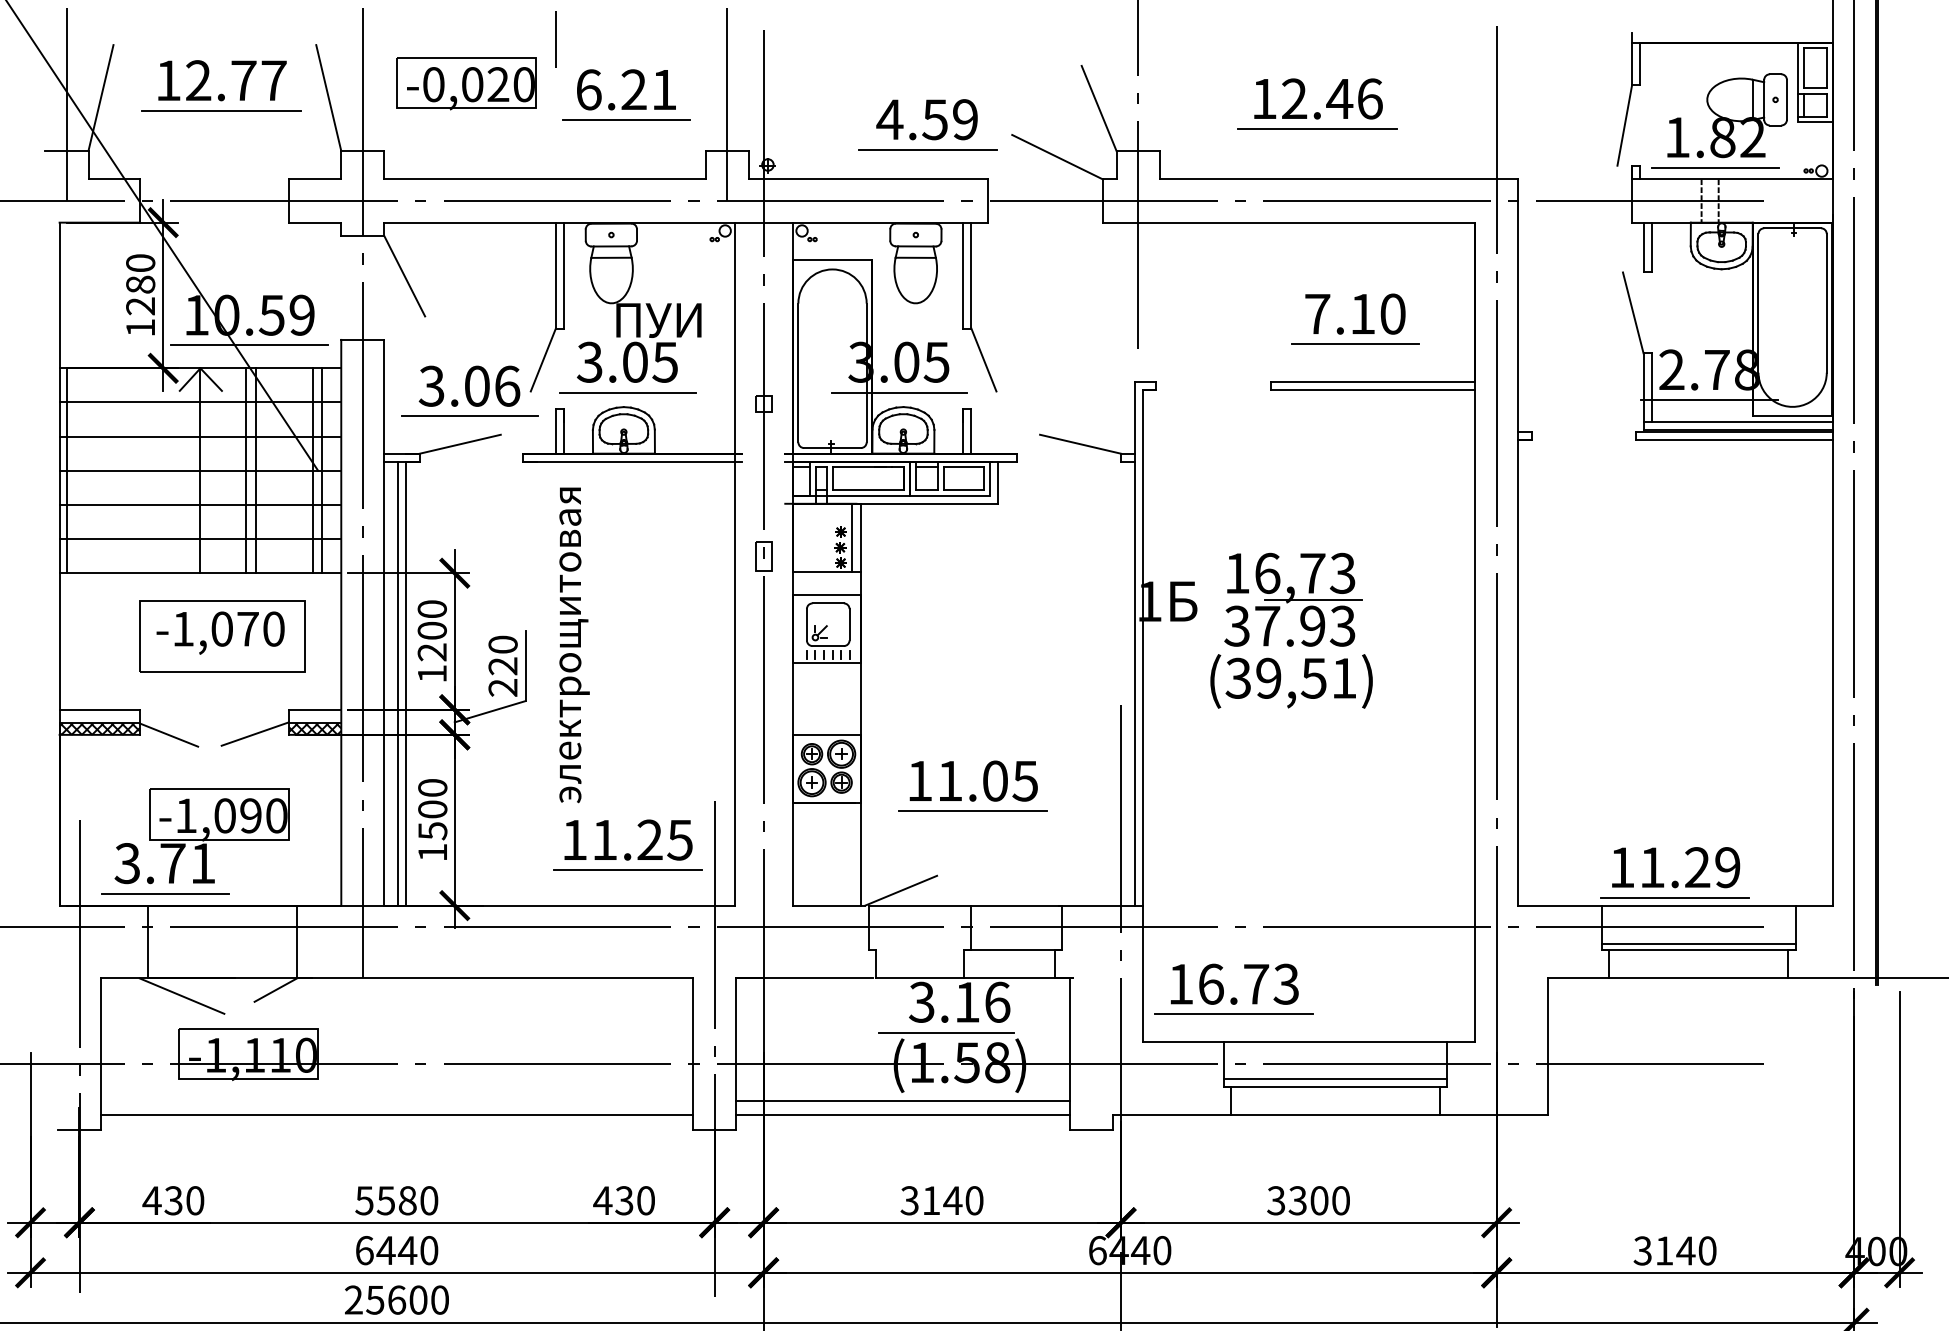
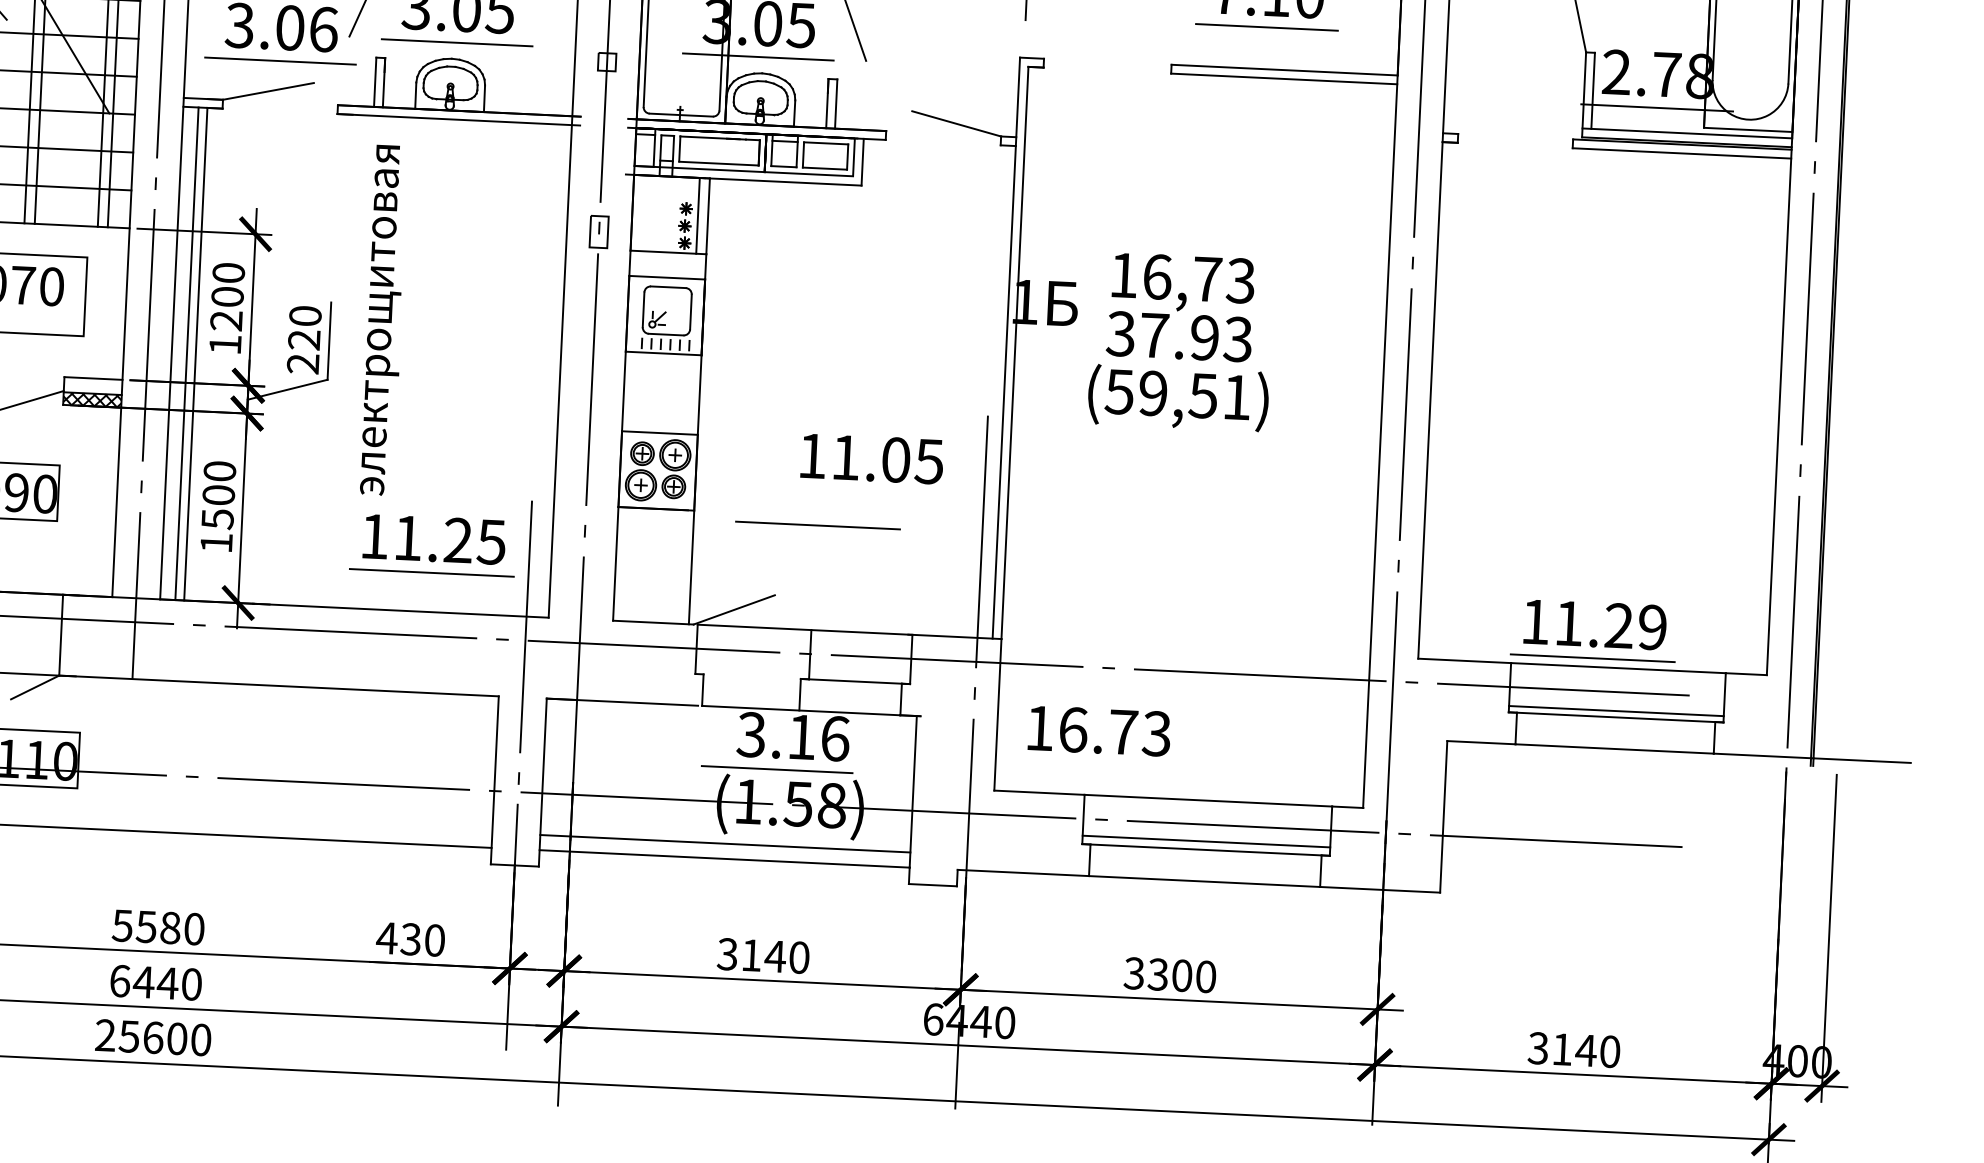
line: (1312, 599) -> (1205, 308), removed
text: (1237, 677) -> (1118, 390), (39,51) -> (59,51)
text: (973, 780) -> (871, 458), moved
line: (1233, 1014) -> (1096, 764), removed

